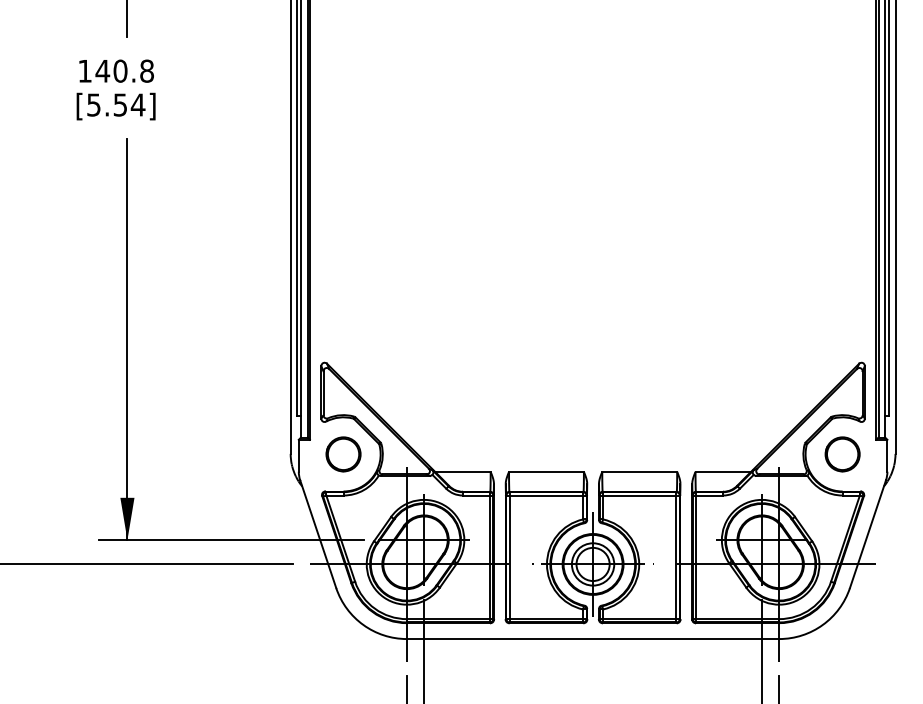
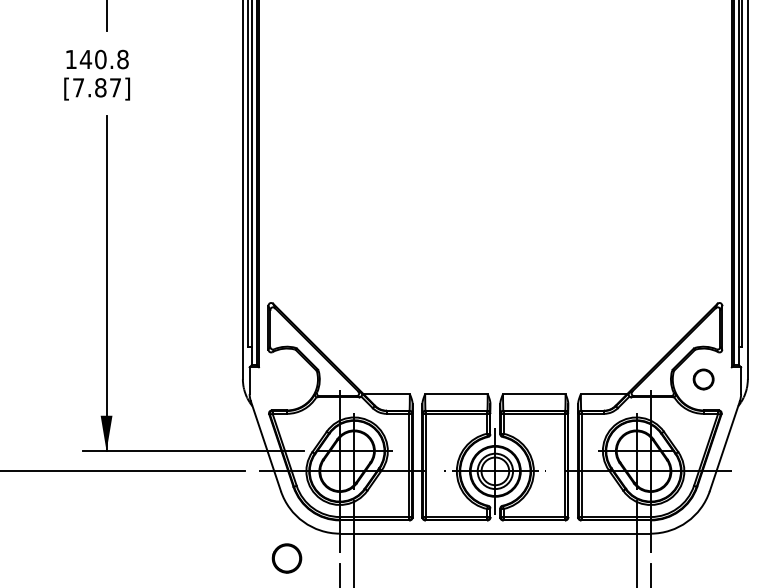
text: (116, 104) -> (97, 87), [5.54] -> [7.87]
part: (342, 454) -> (286, 558), moved
circle: (842, 454) -> (703, 379), size x0.7

